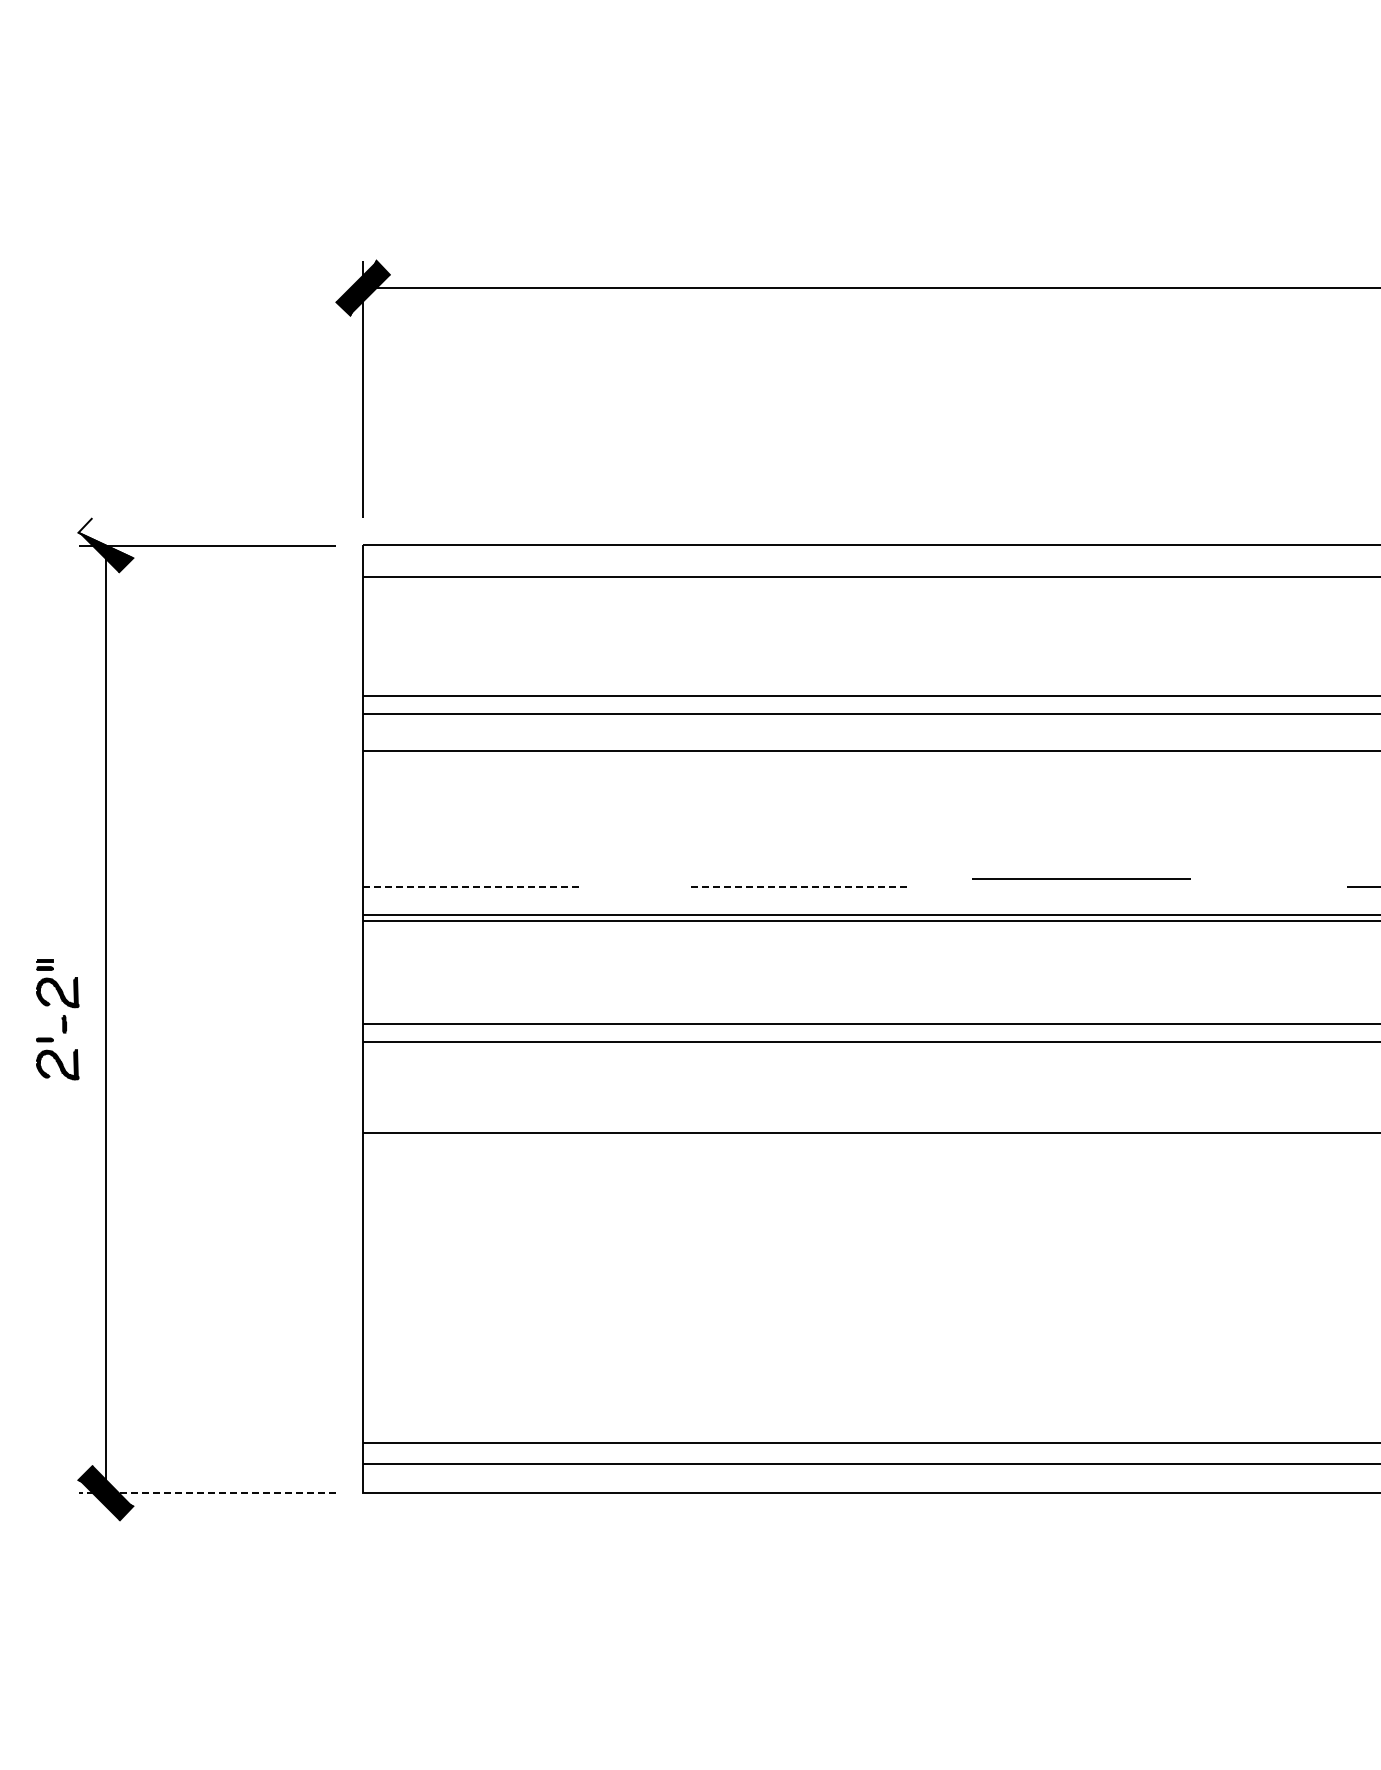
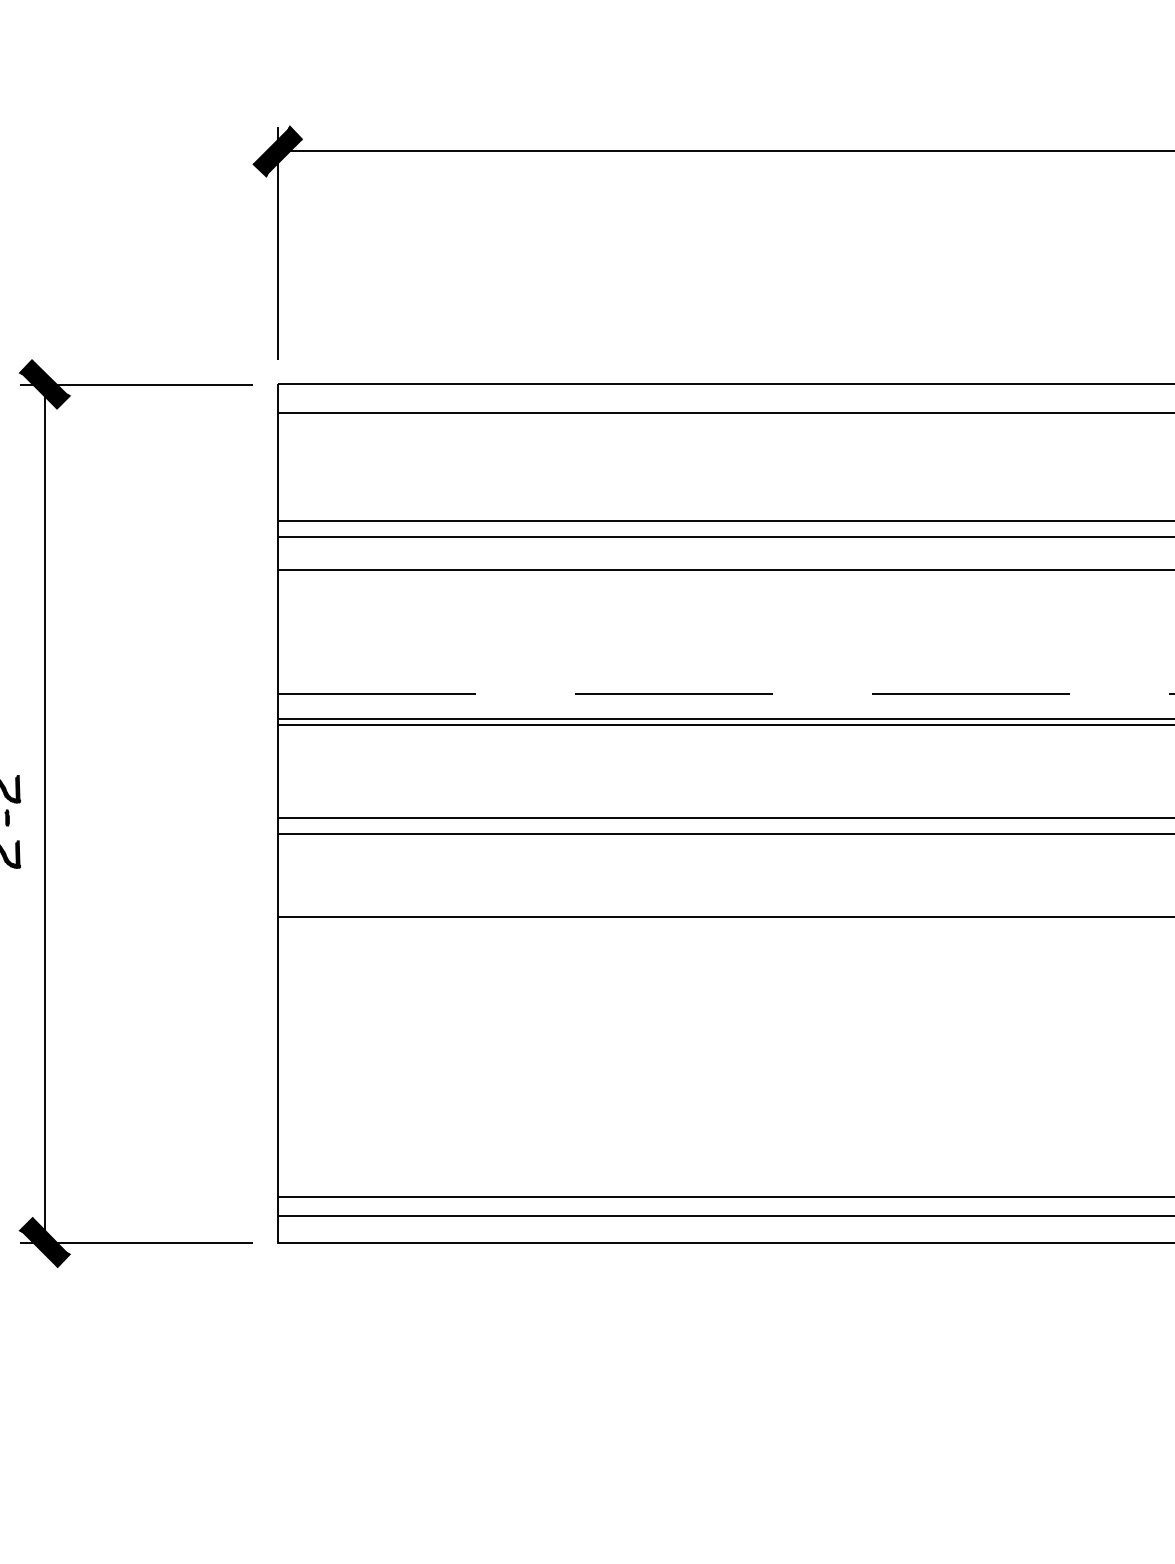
fill: (105, 538) -> (44, 378), added
line: (1081, 878) -> (970, 693), moved
line: (473, 886) -> (377, 693), dashed -> solid
line: (801, 886) -> (674, 693), dashed -> solid
line: (207, 1493) -> (136, 1242), dashed -> solid

